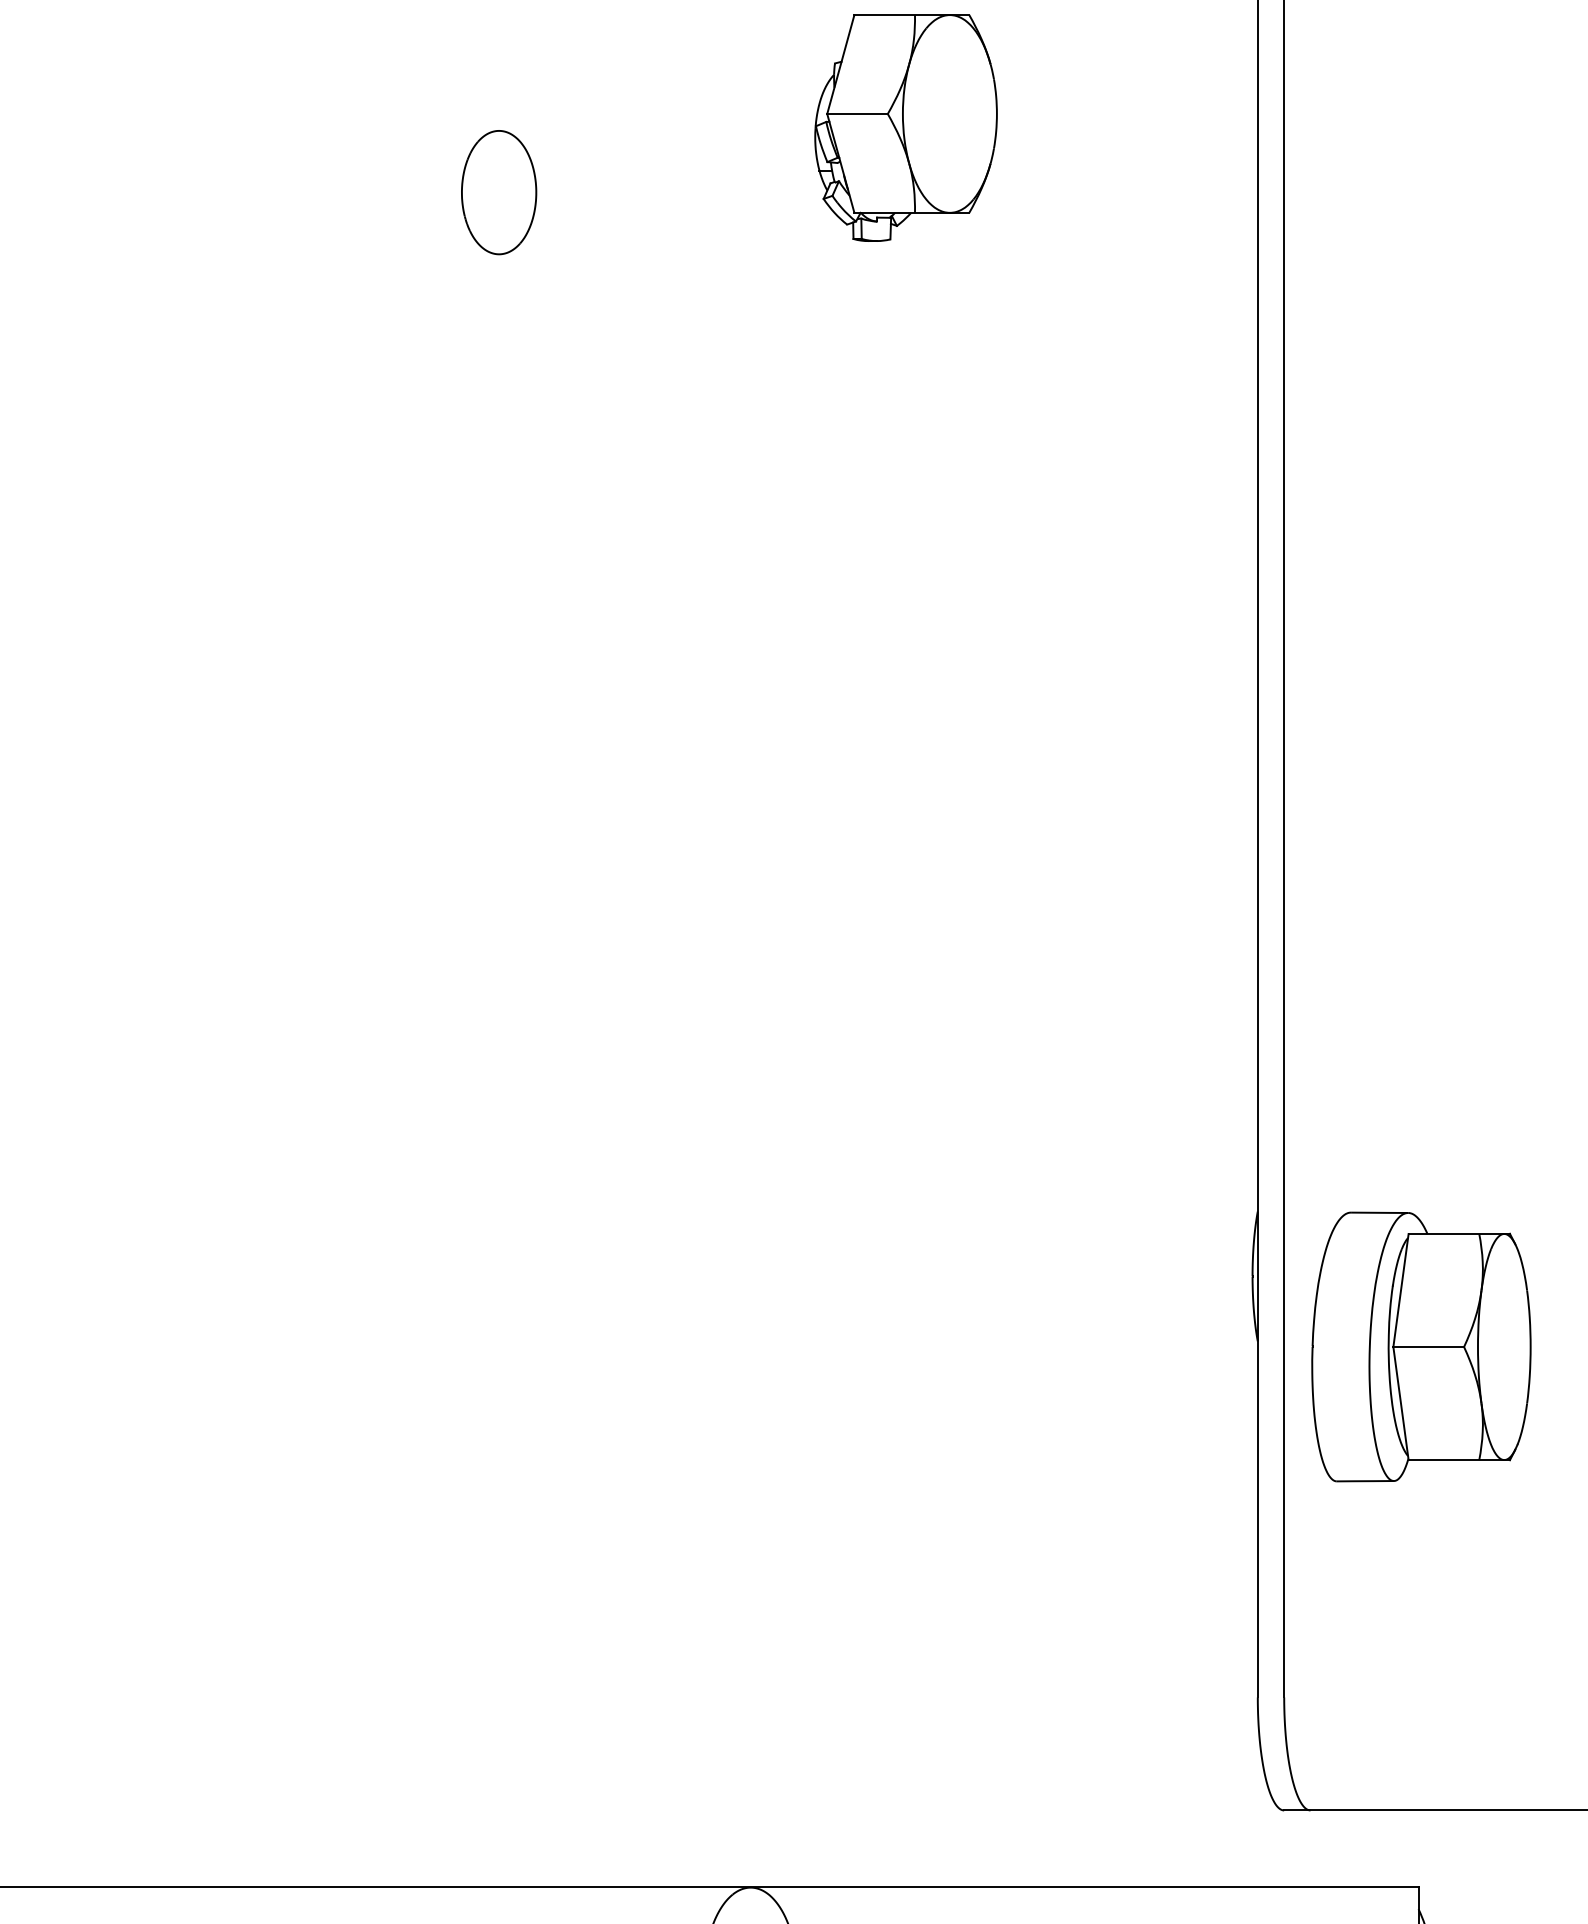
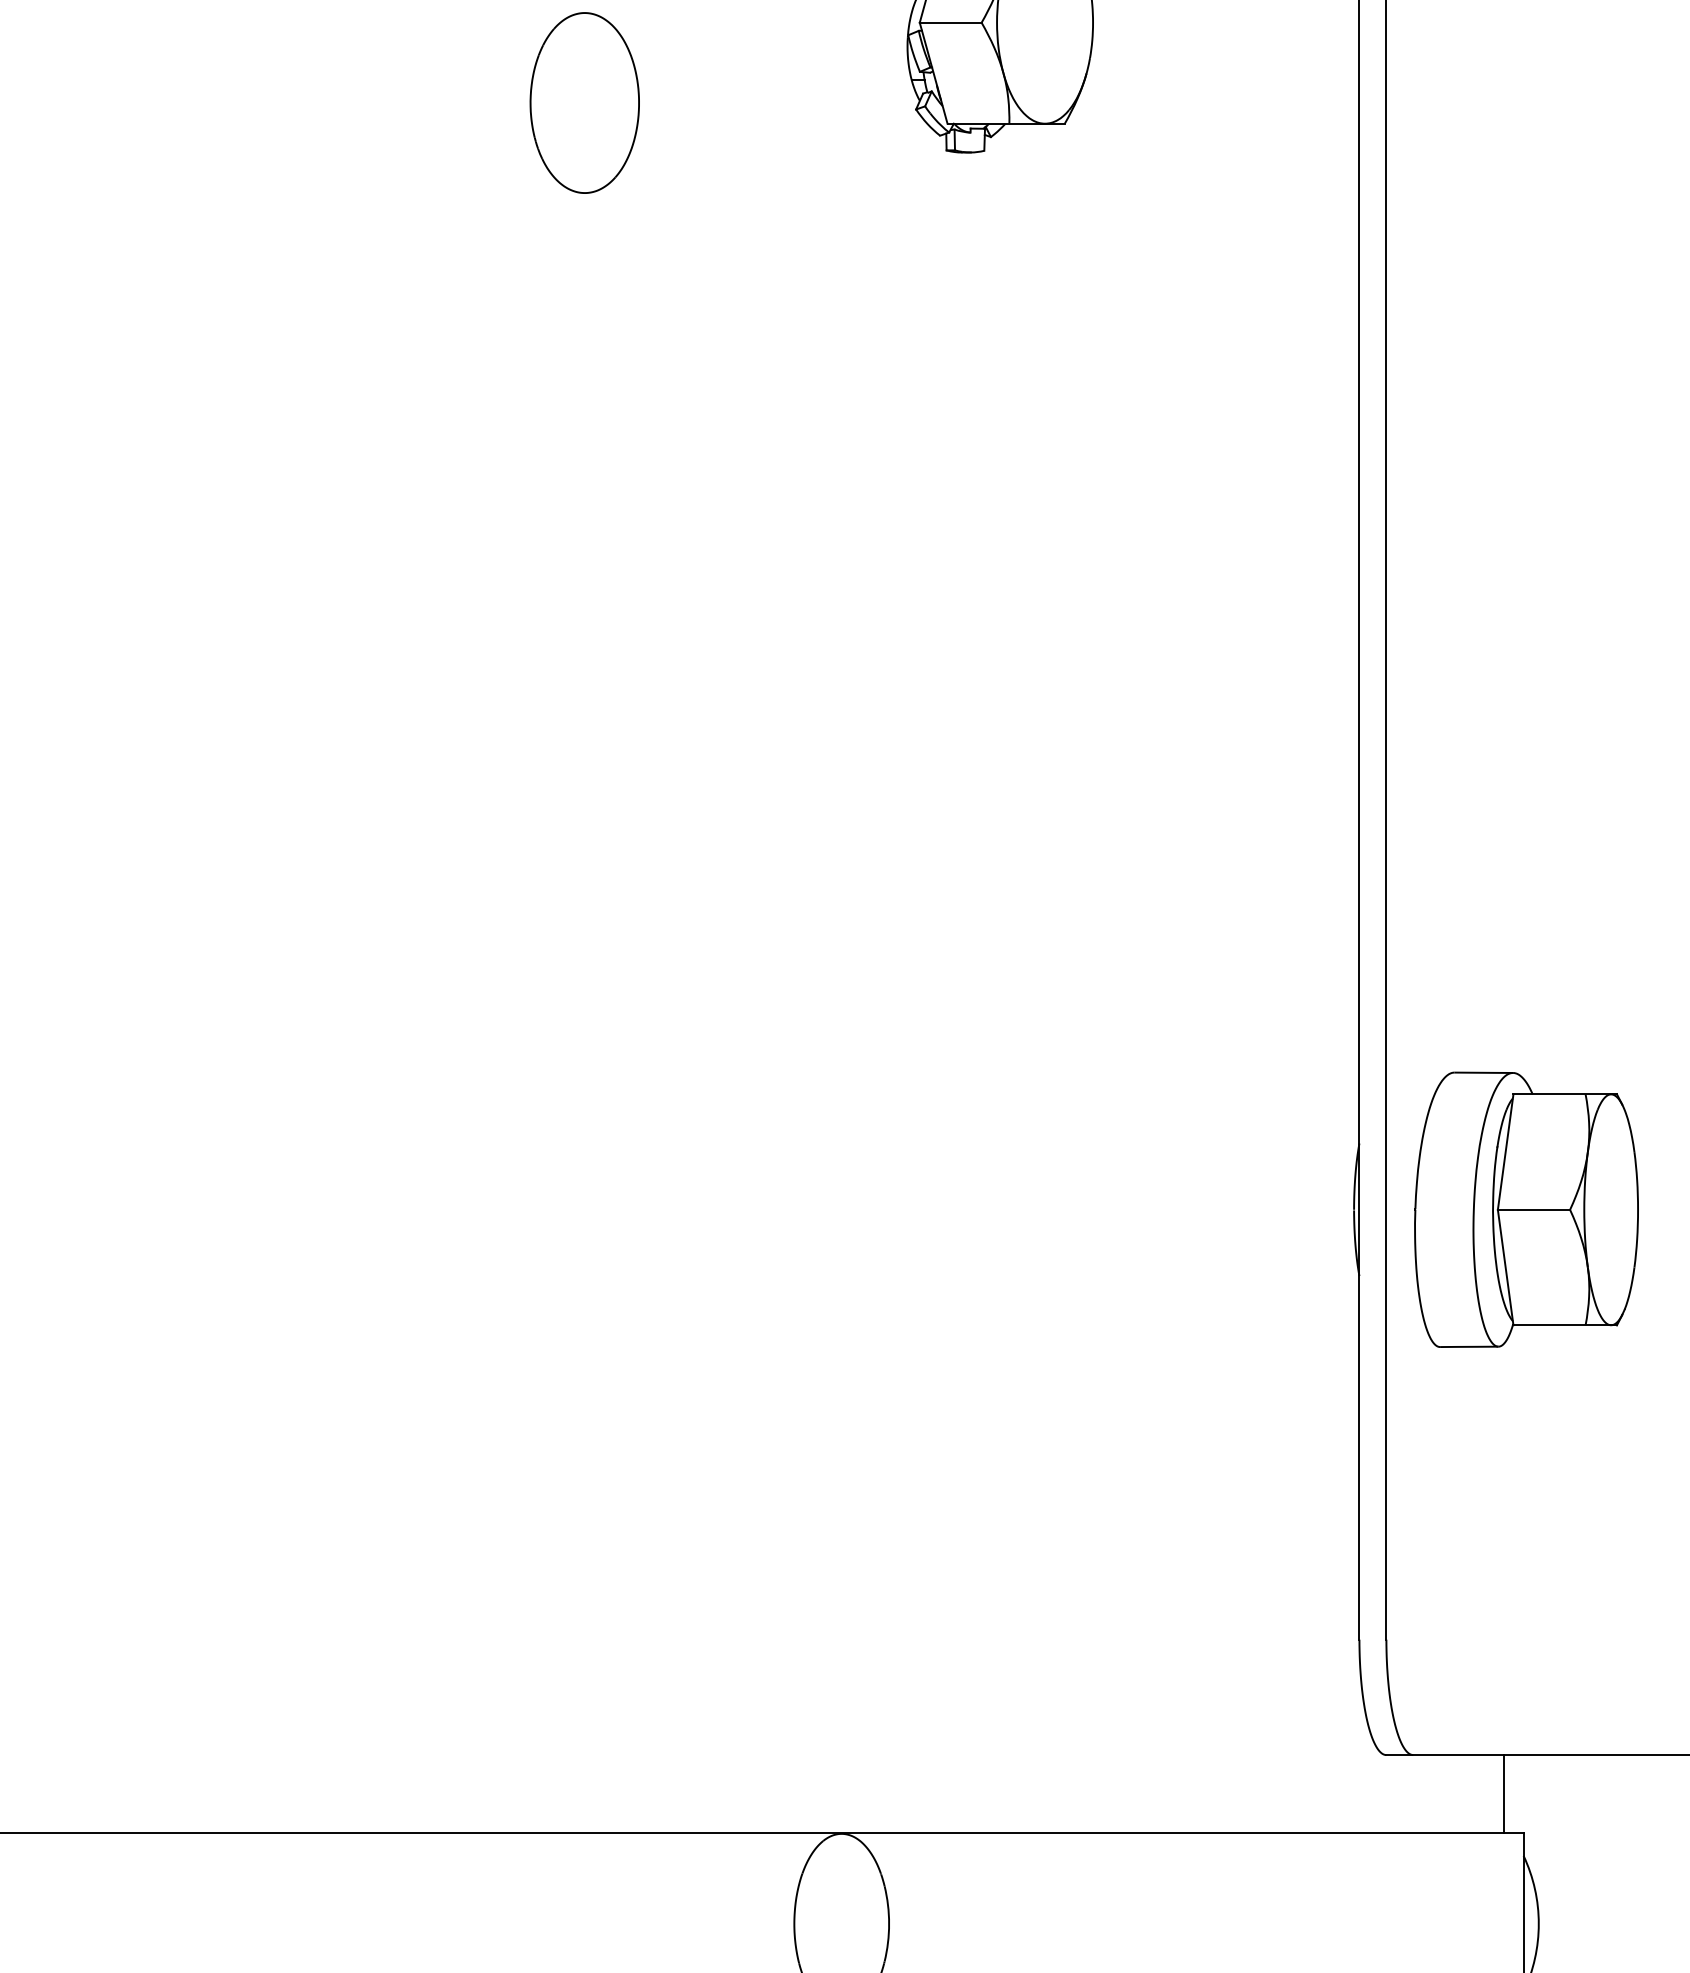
part: (498, 192) -> (584, 102), size x1.43
part: (1421, 1346) -> (1526, 1209), moved
line: (1399, 1849) -> (1504, 1794), added

